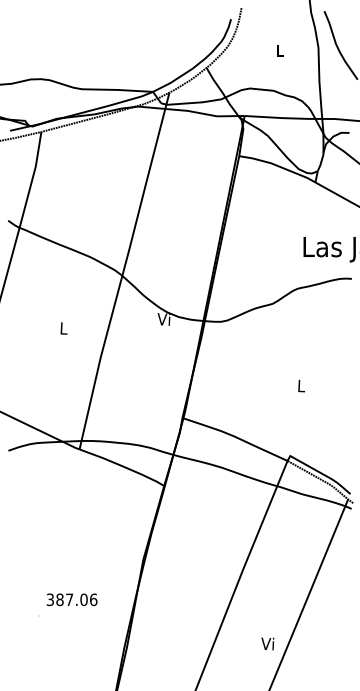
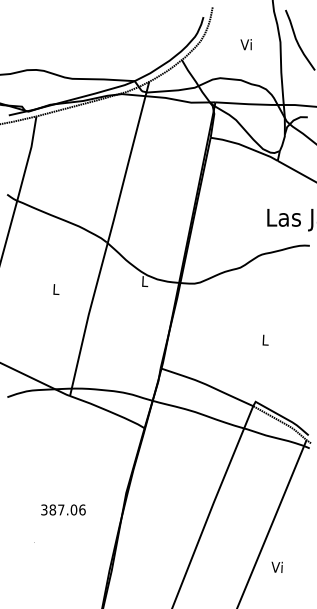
text: (279, 50) -> (246, 44), L -> Vi
text: (163, 319) -> (143, 281), Vi -> L
text: (71, 599) -> (62, 509), moved
text: (267, 643) -> (276, 566), moved

